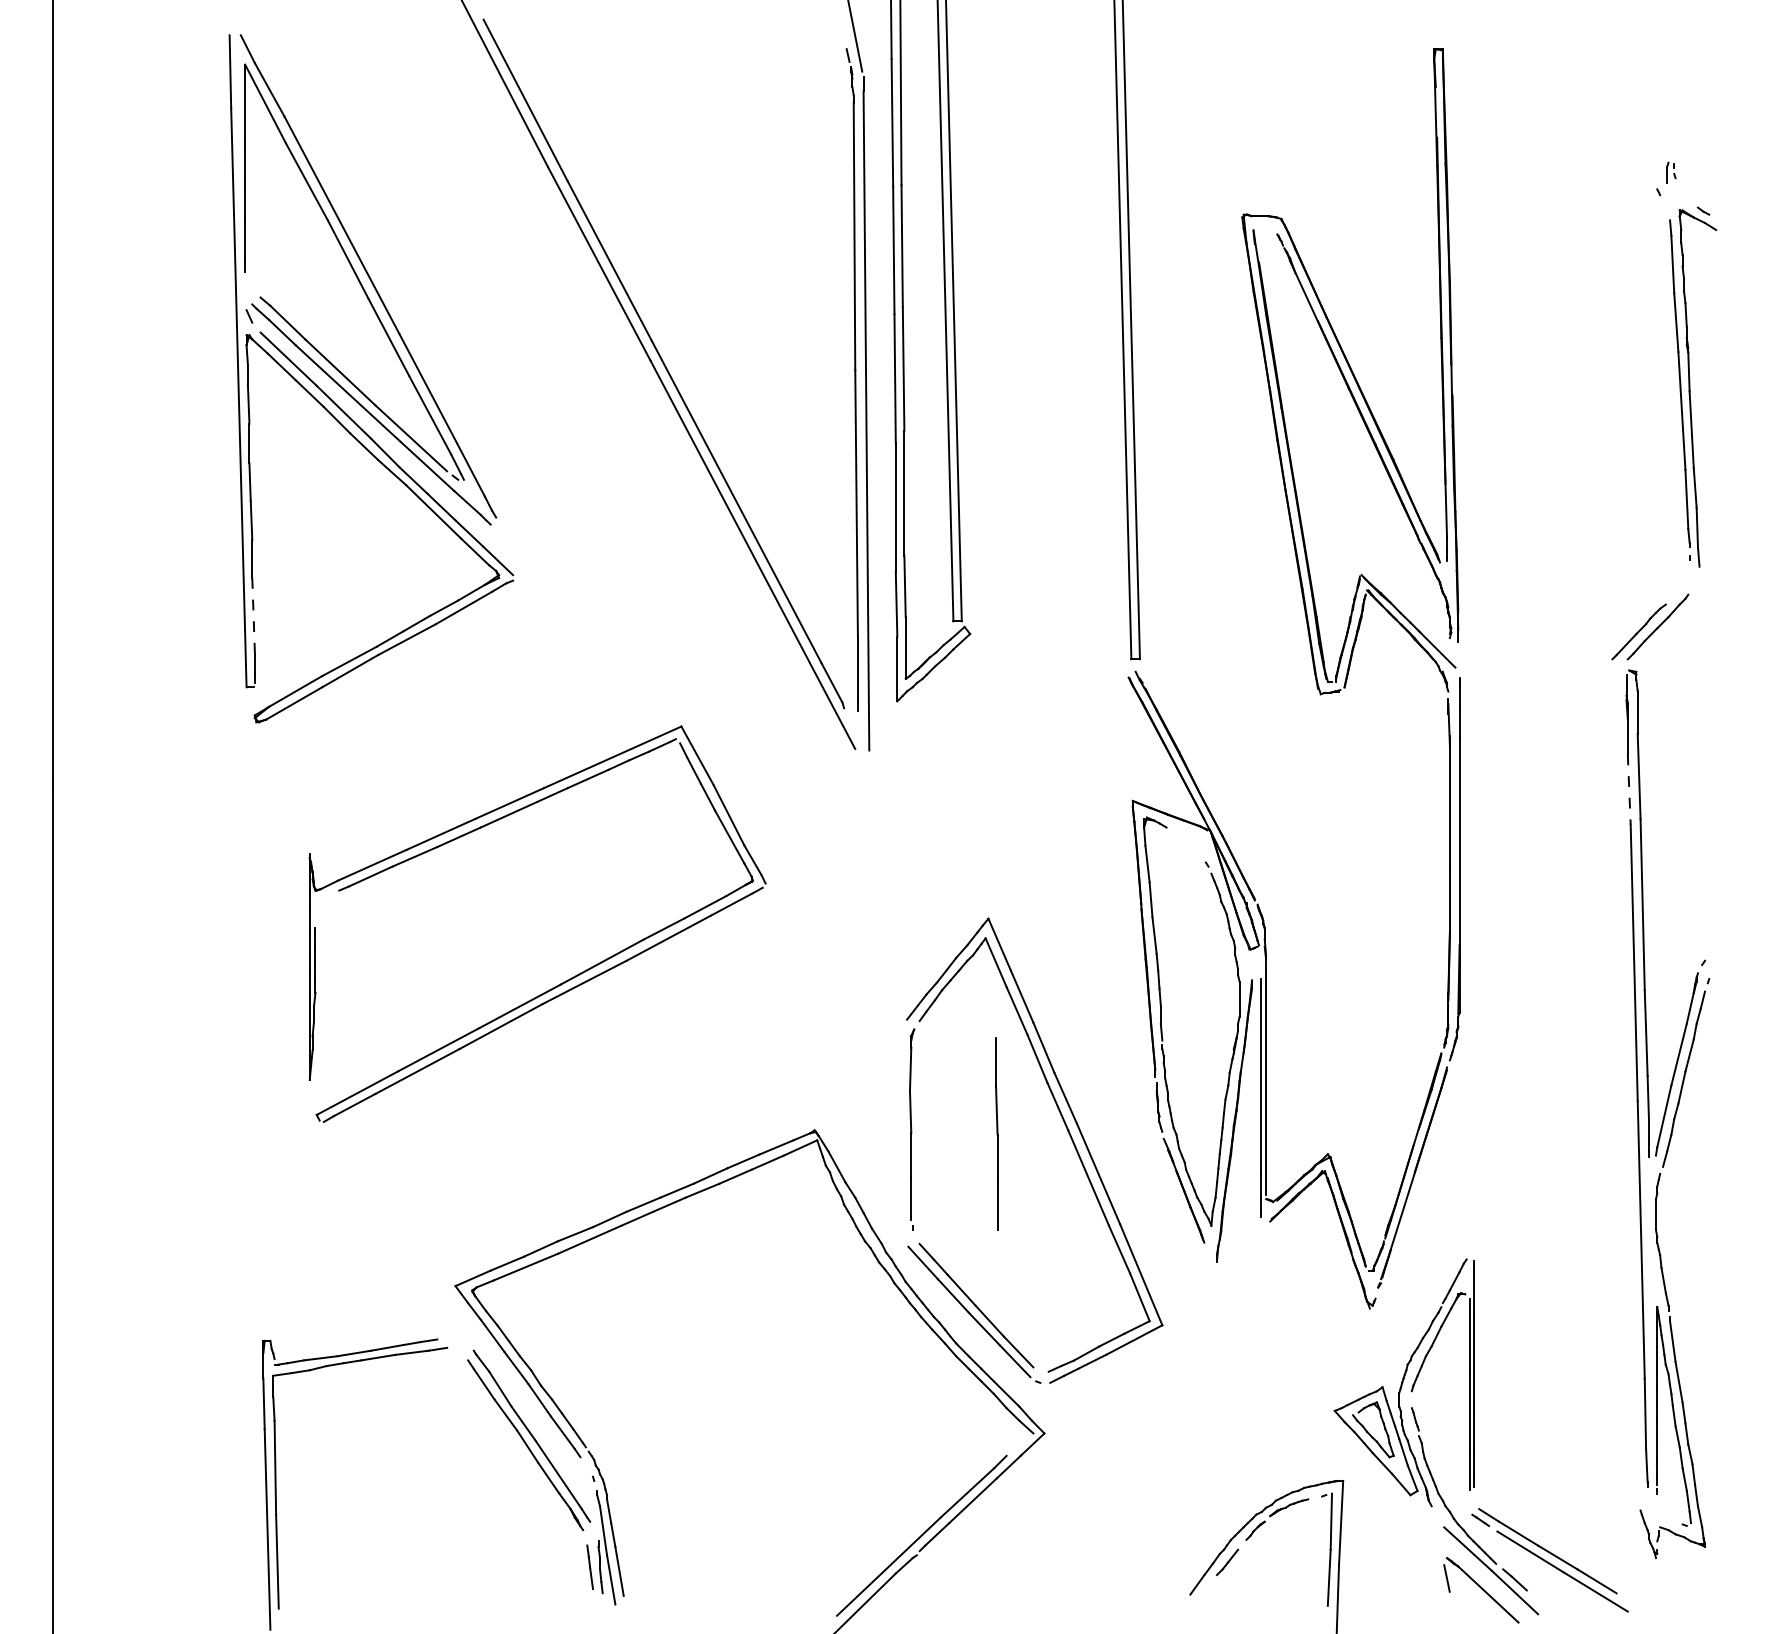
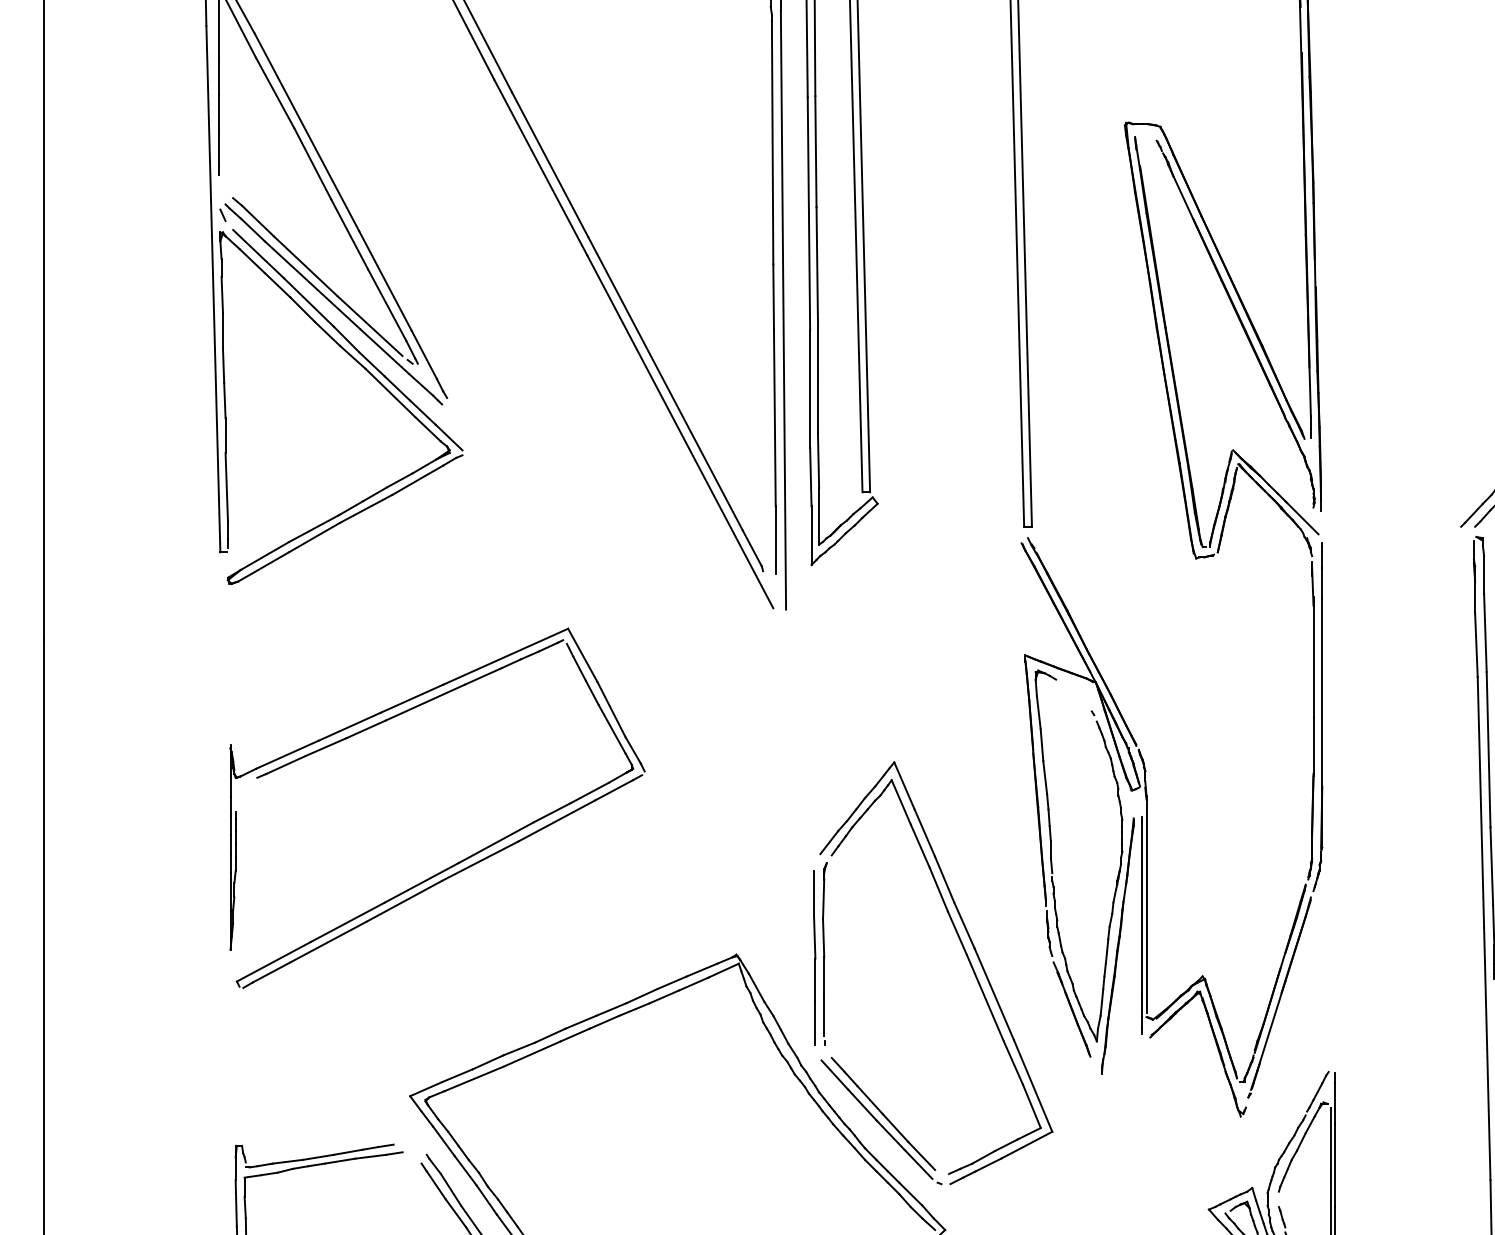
line: (253, 615) -> (226, 486), dashed -> solid
line: (1629, 790) -> (1476, 645), dashed -> solid
part: (567, 979) -> (464, 858), moved
part: (996, 1133) -> (814, 957), moved

